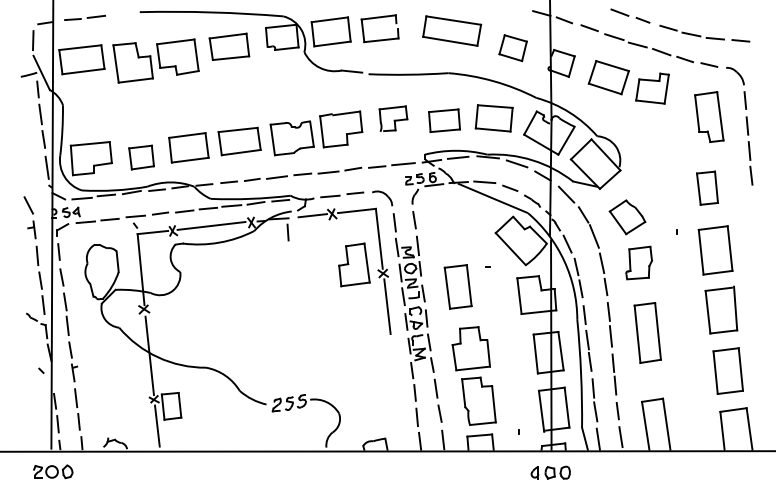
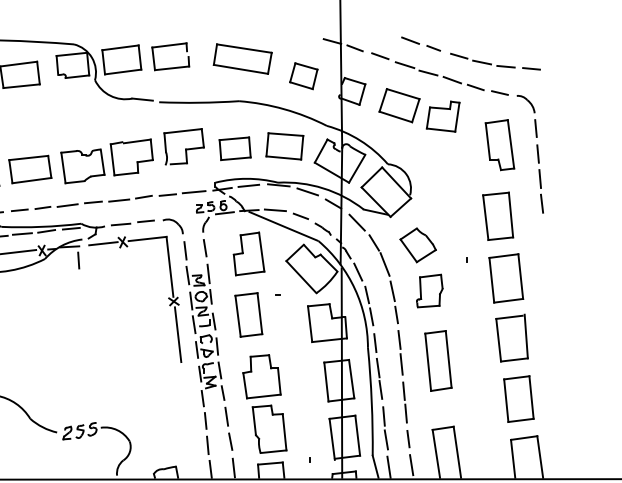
part: (393, 118) -> (184, 146), size x1.43
part: (707, 187) -> (498, 215), size x1.43
part: (354, 264) -> (249, 253), moved

